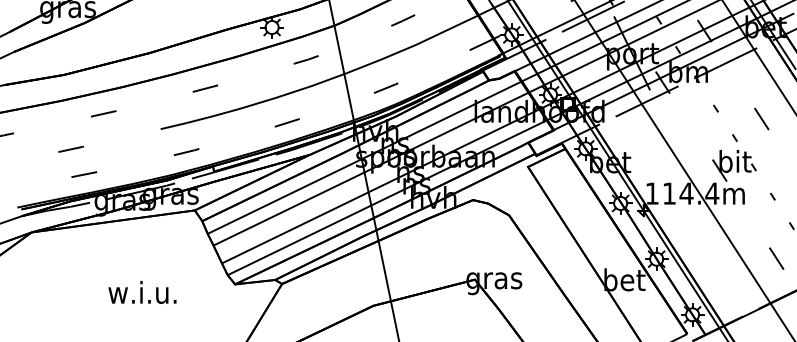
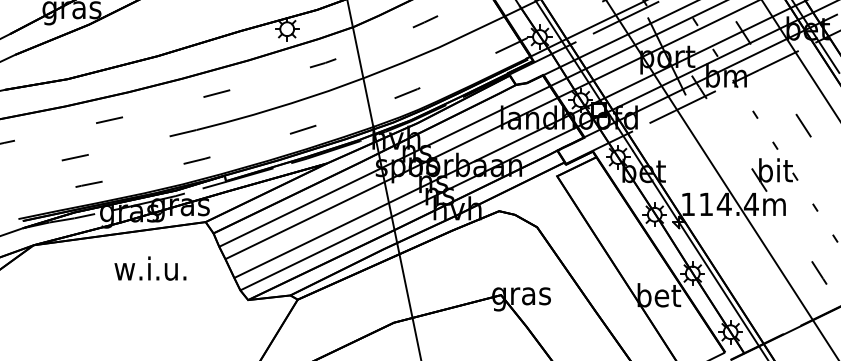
text: (142, 292) -> (150, 268), moved

